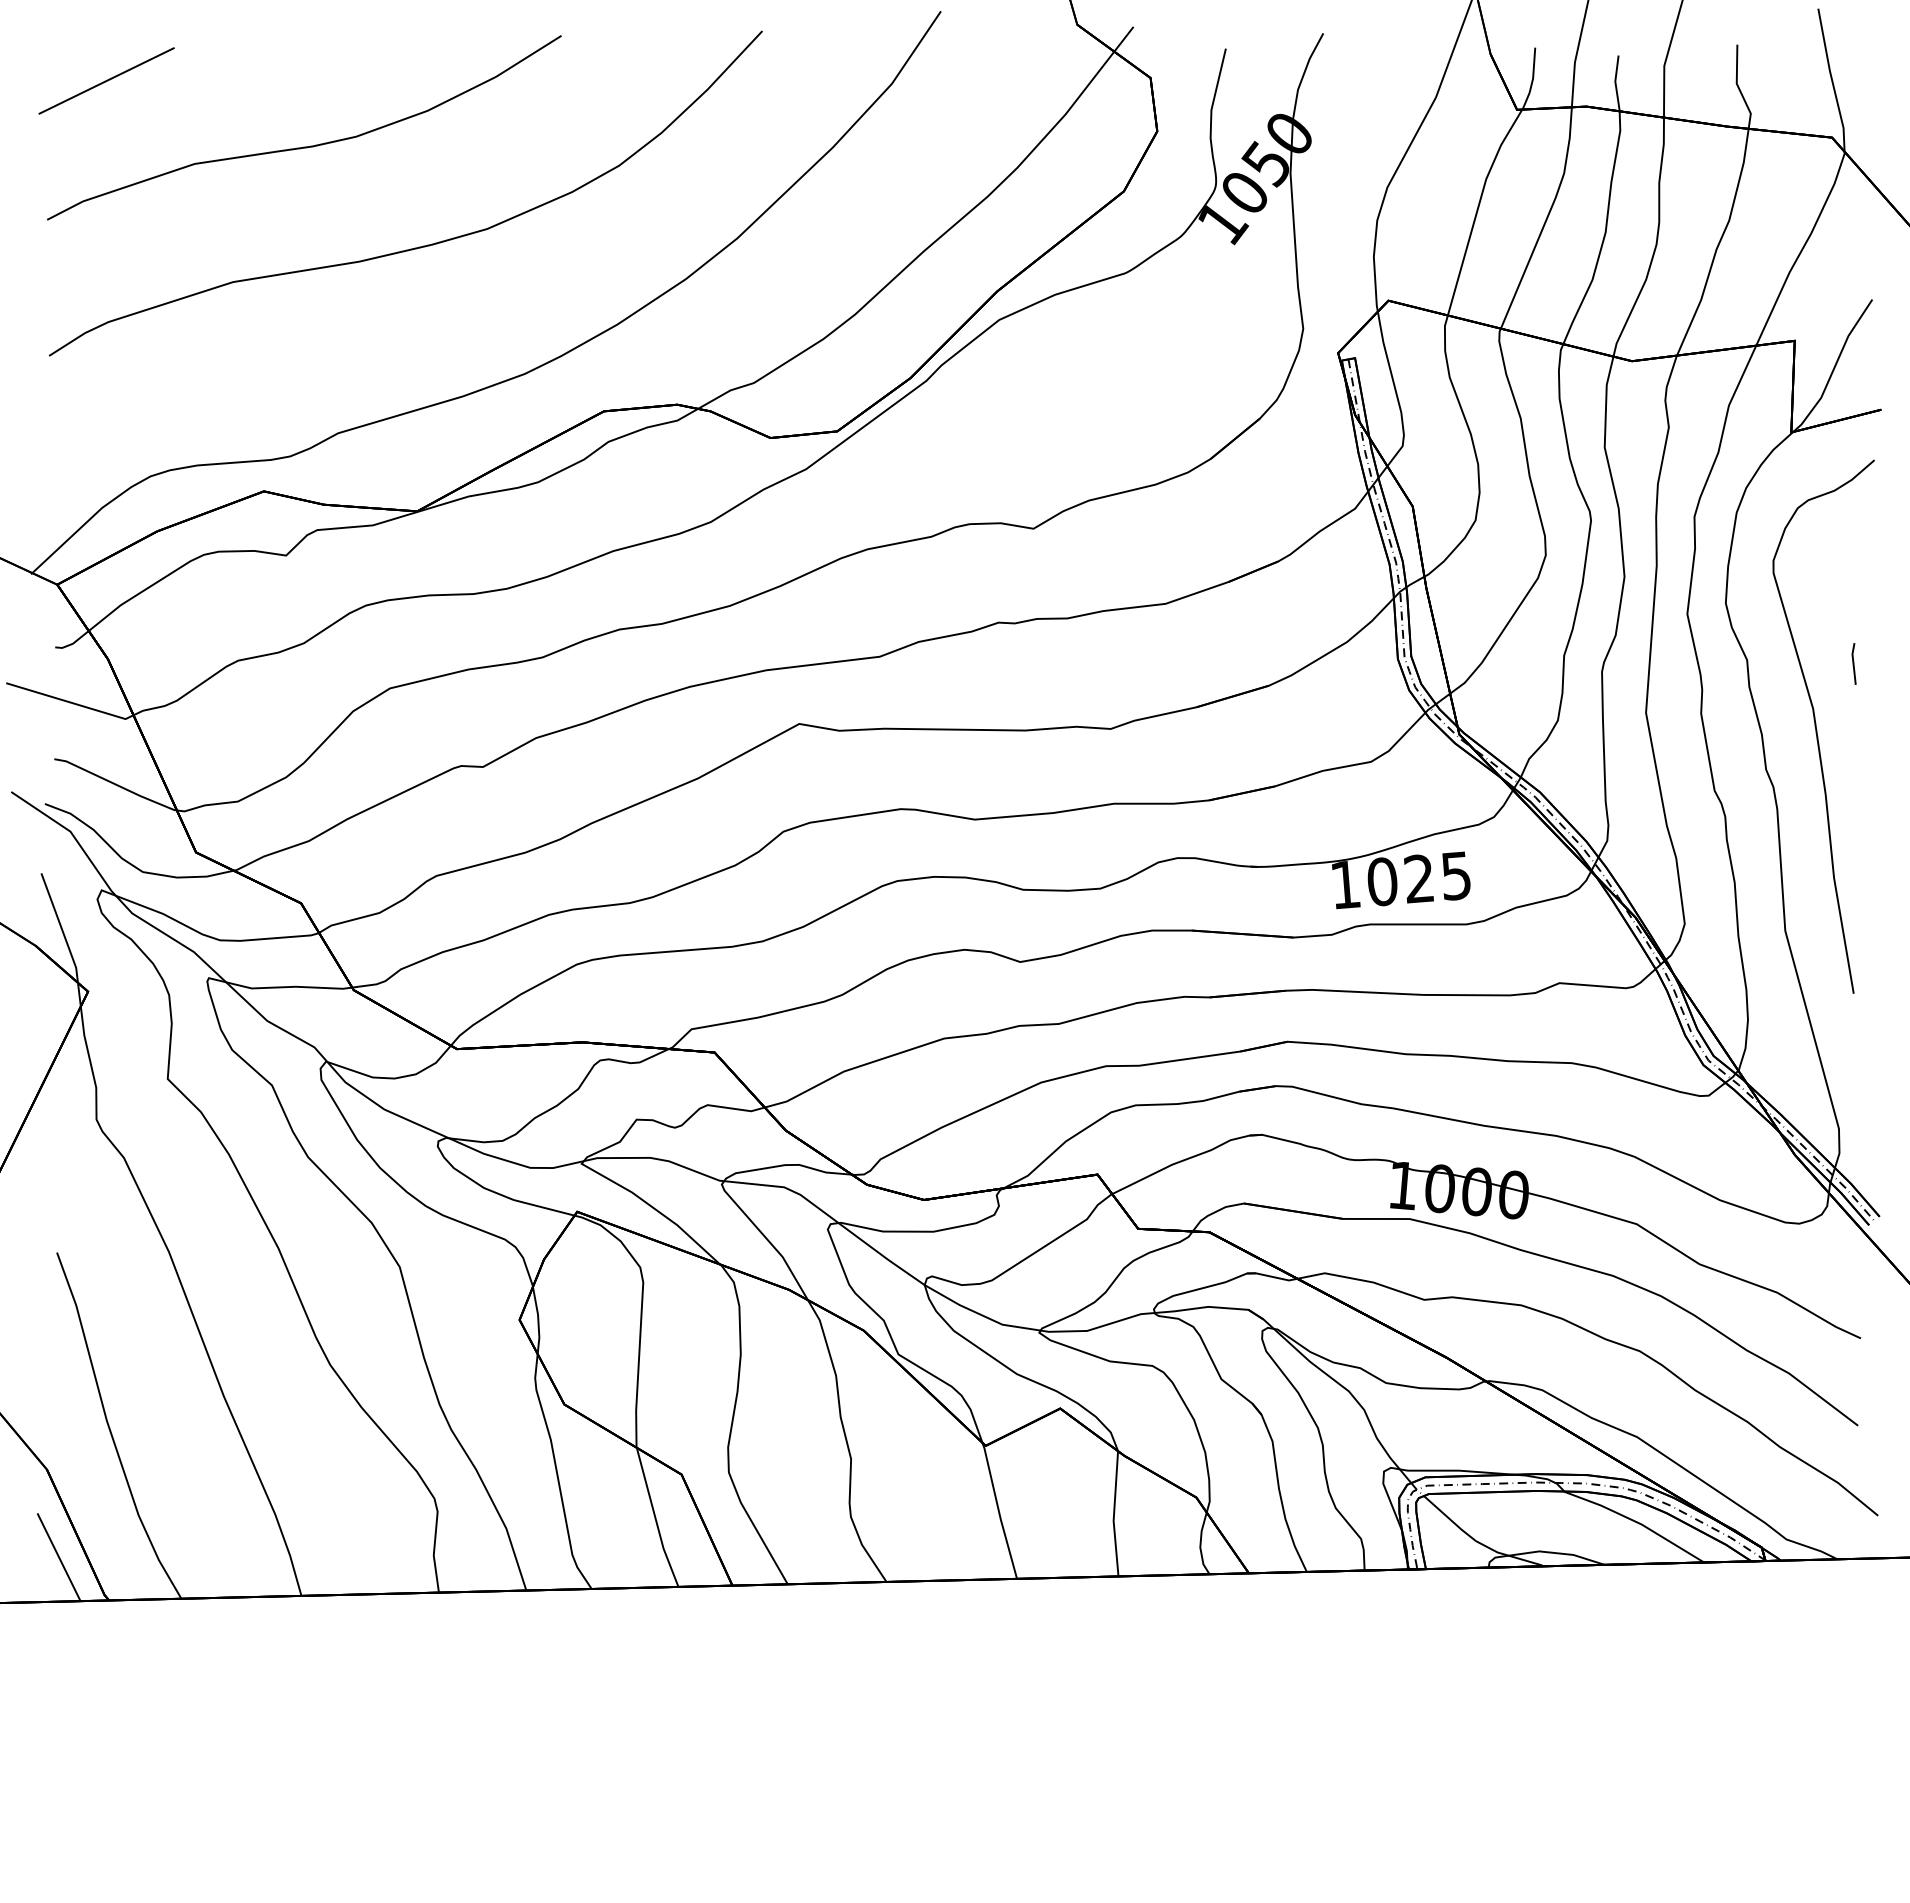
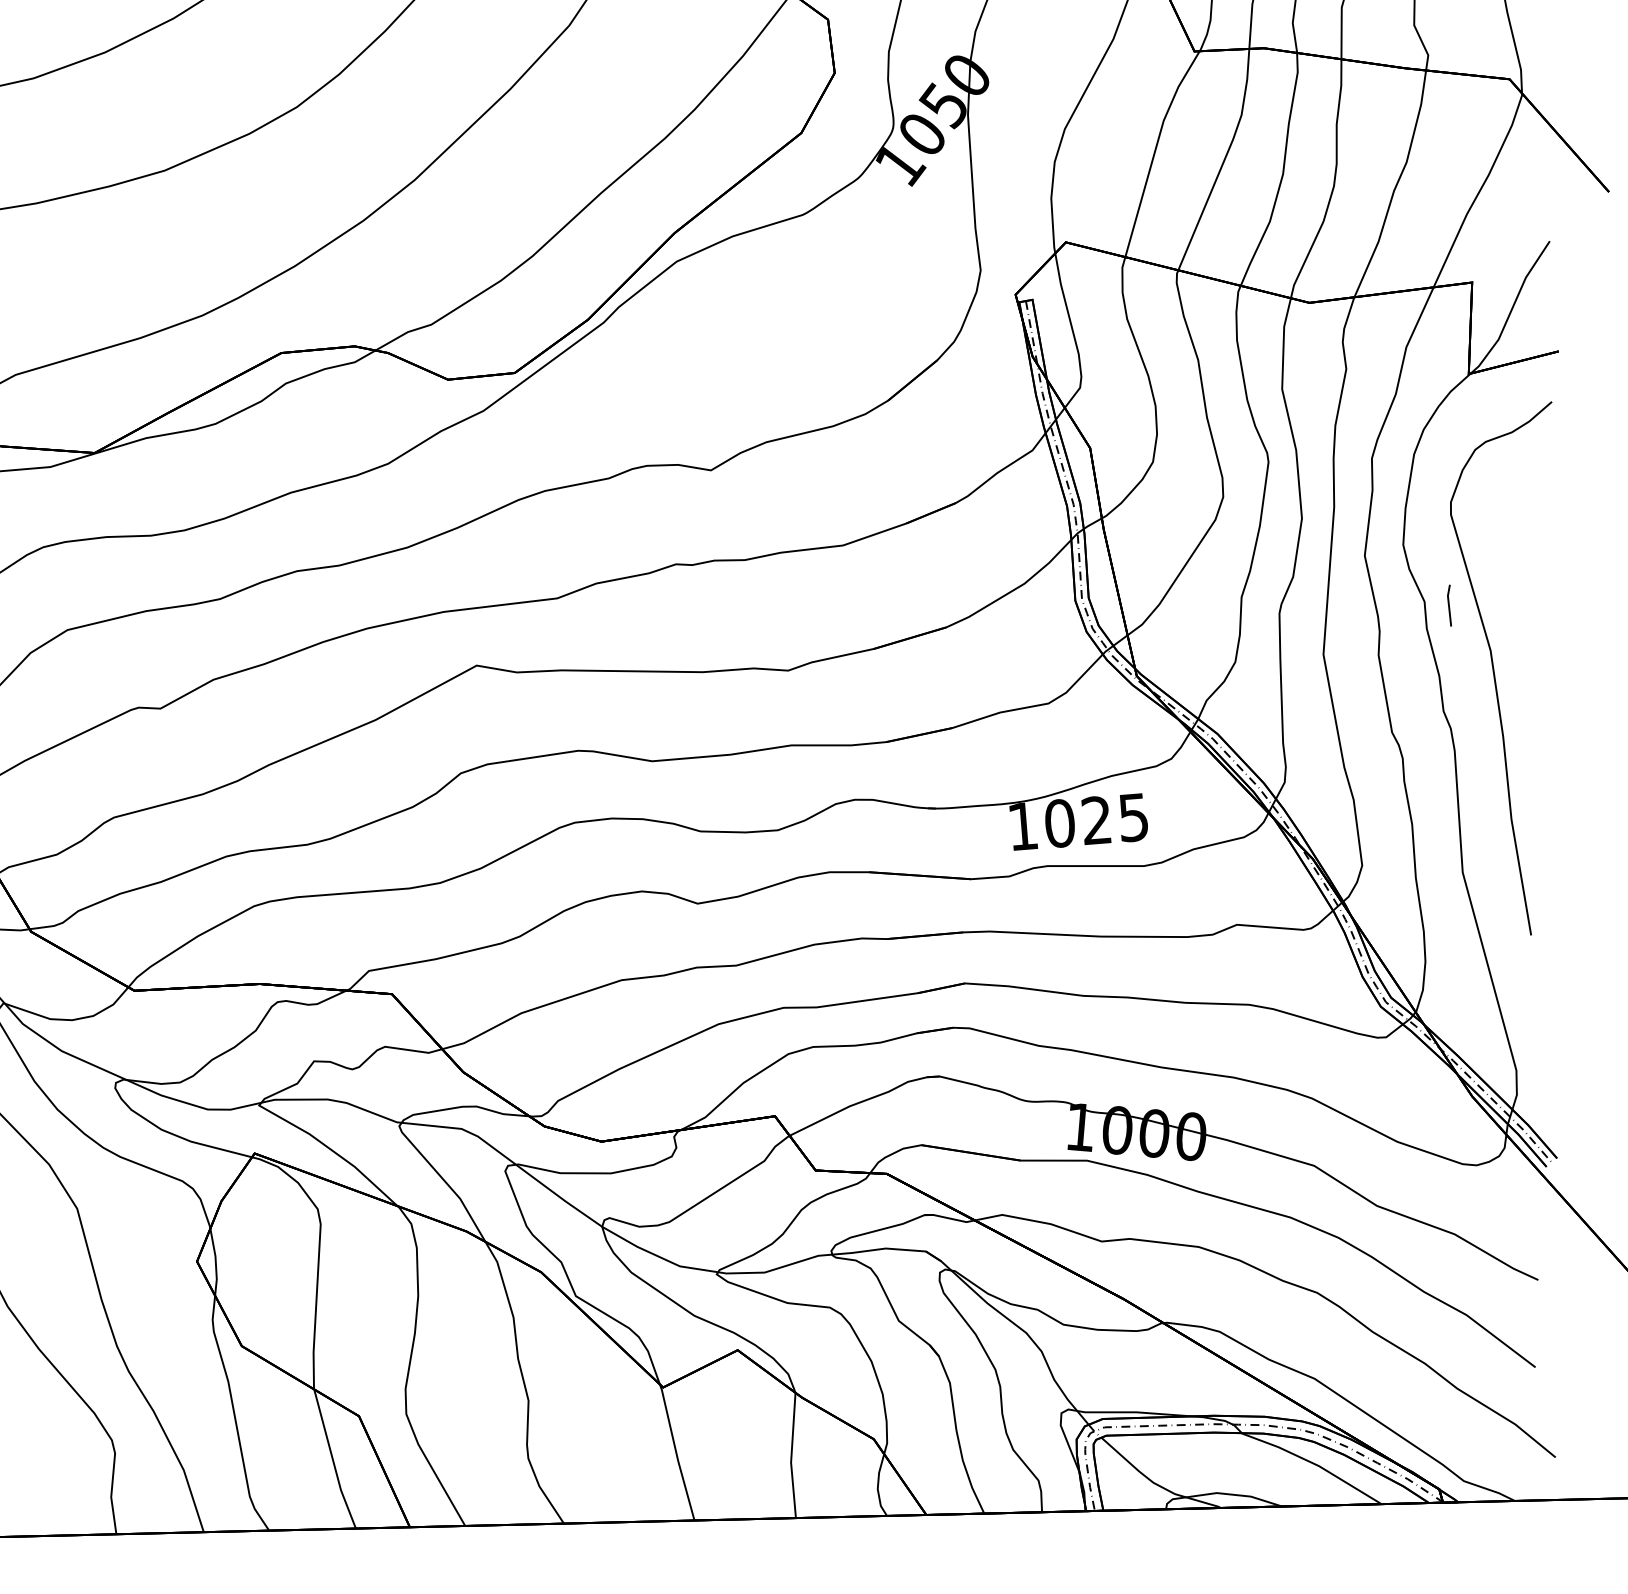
line: (1853, 663) -> (1448, 605), moved

